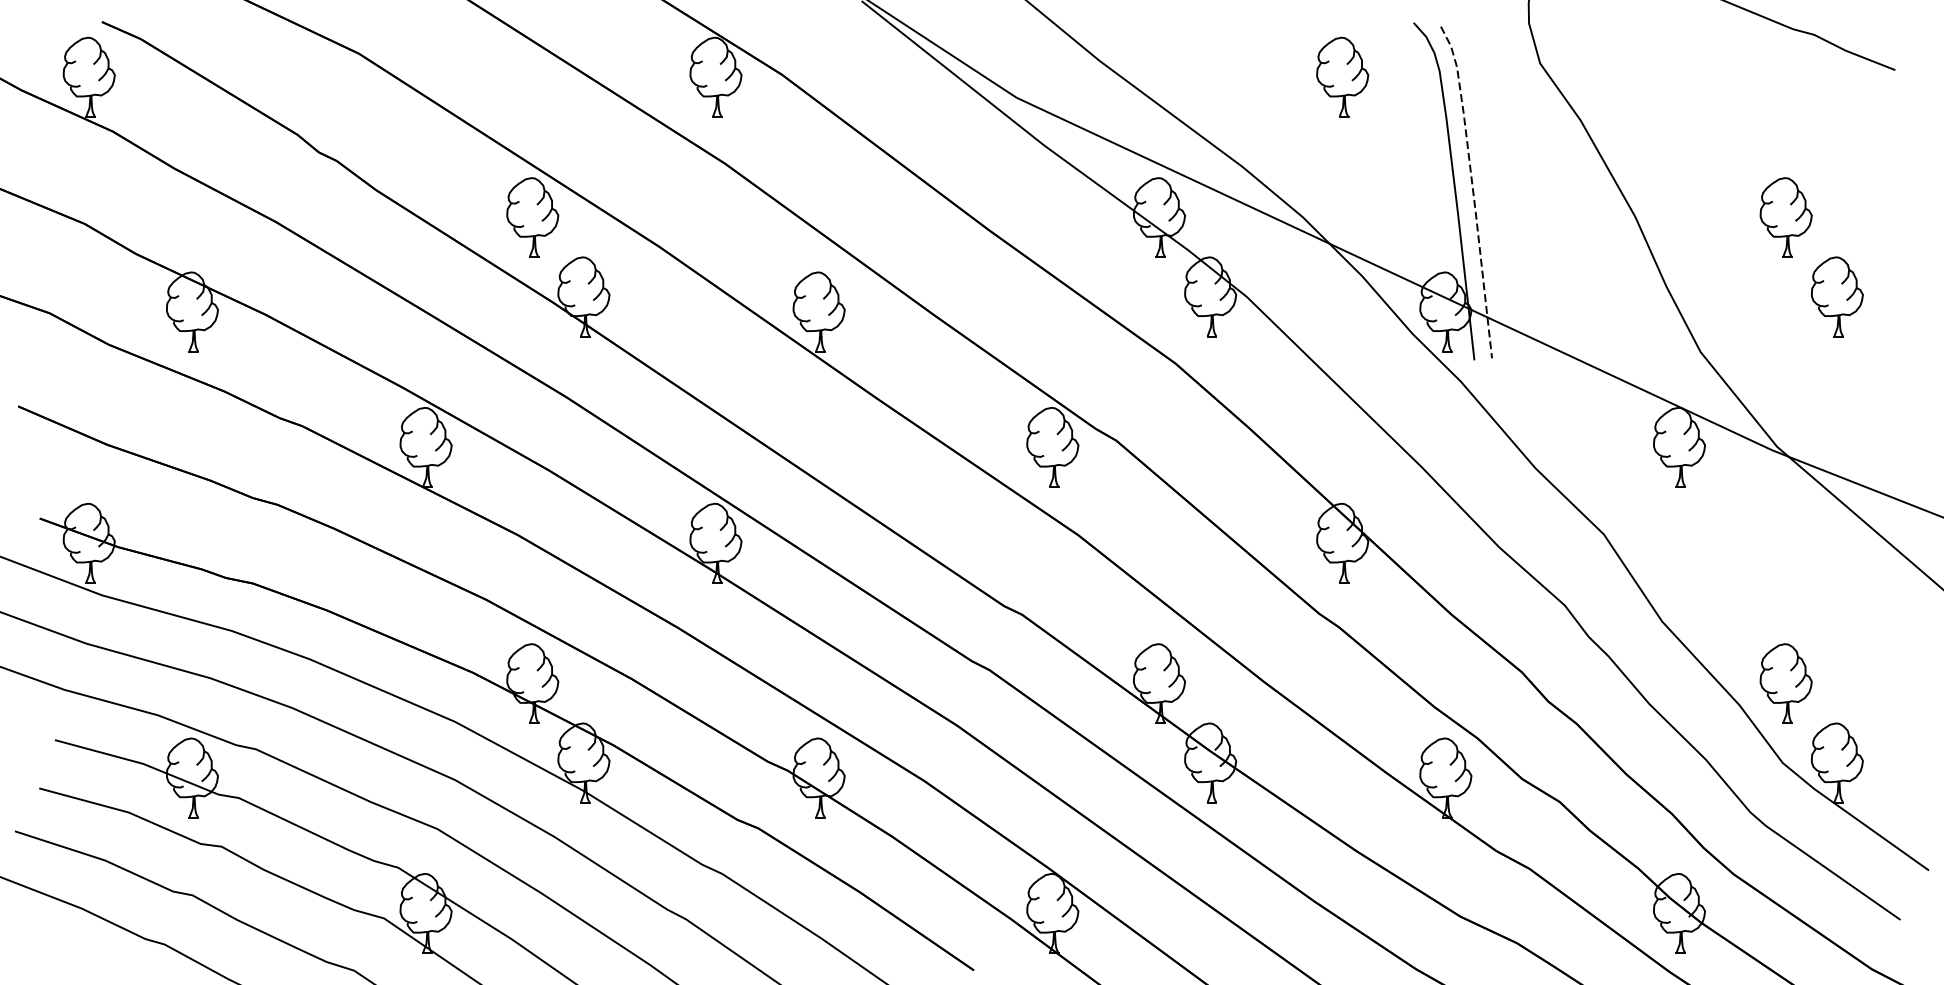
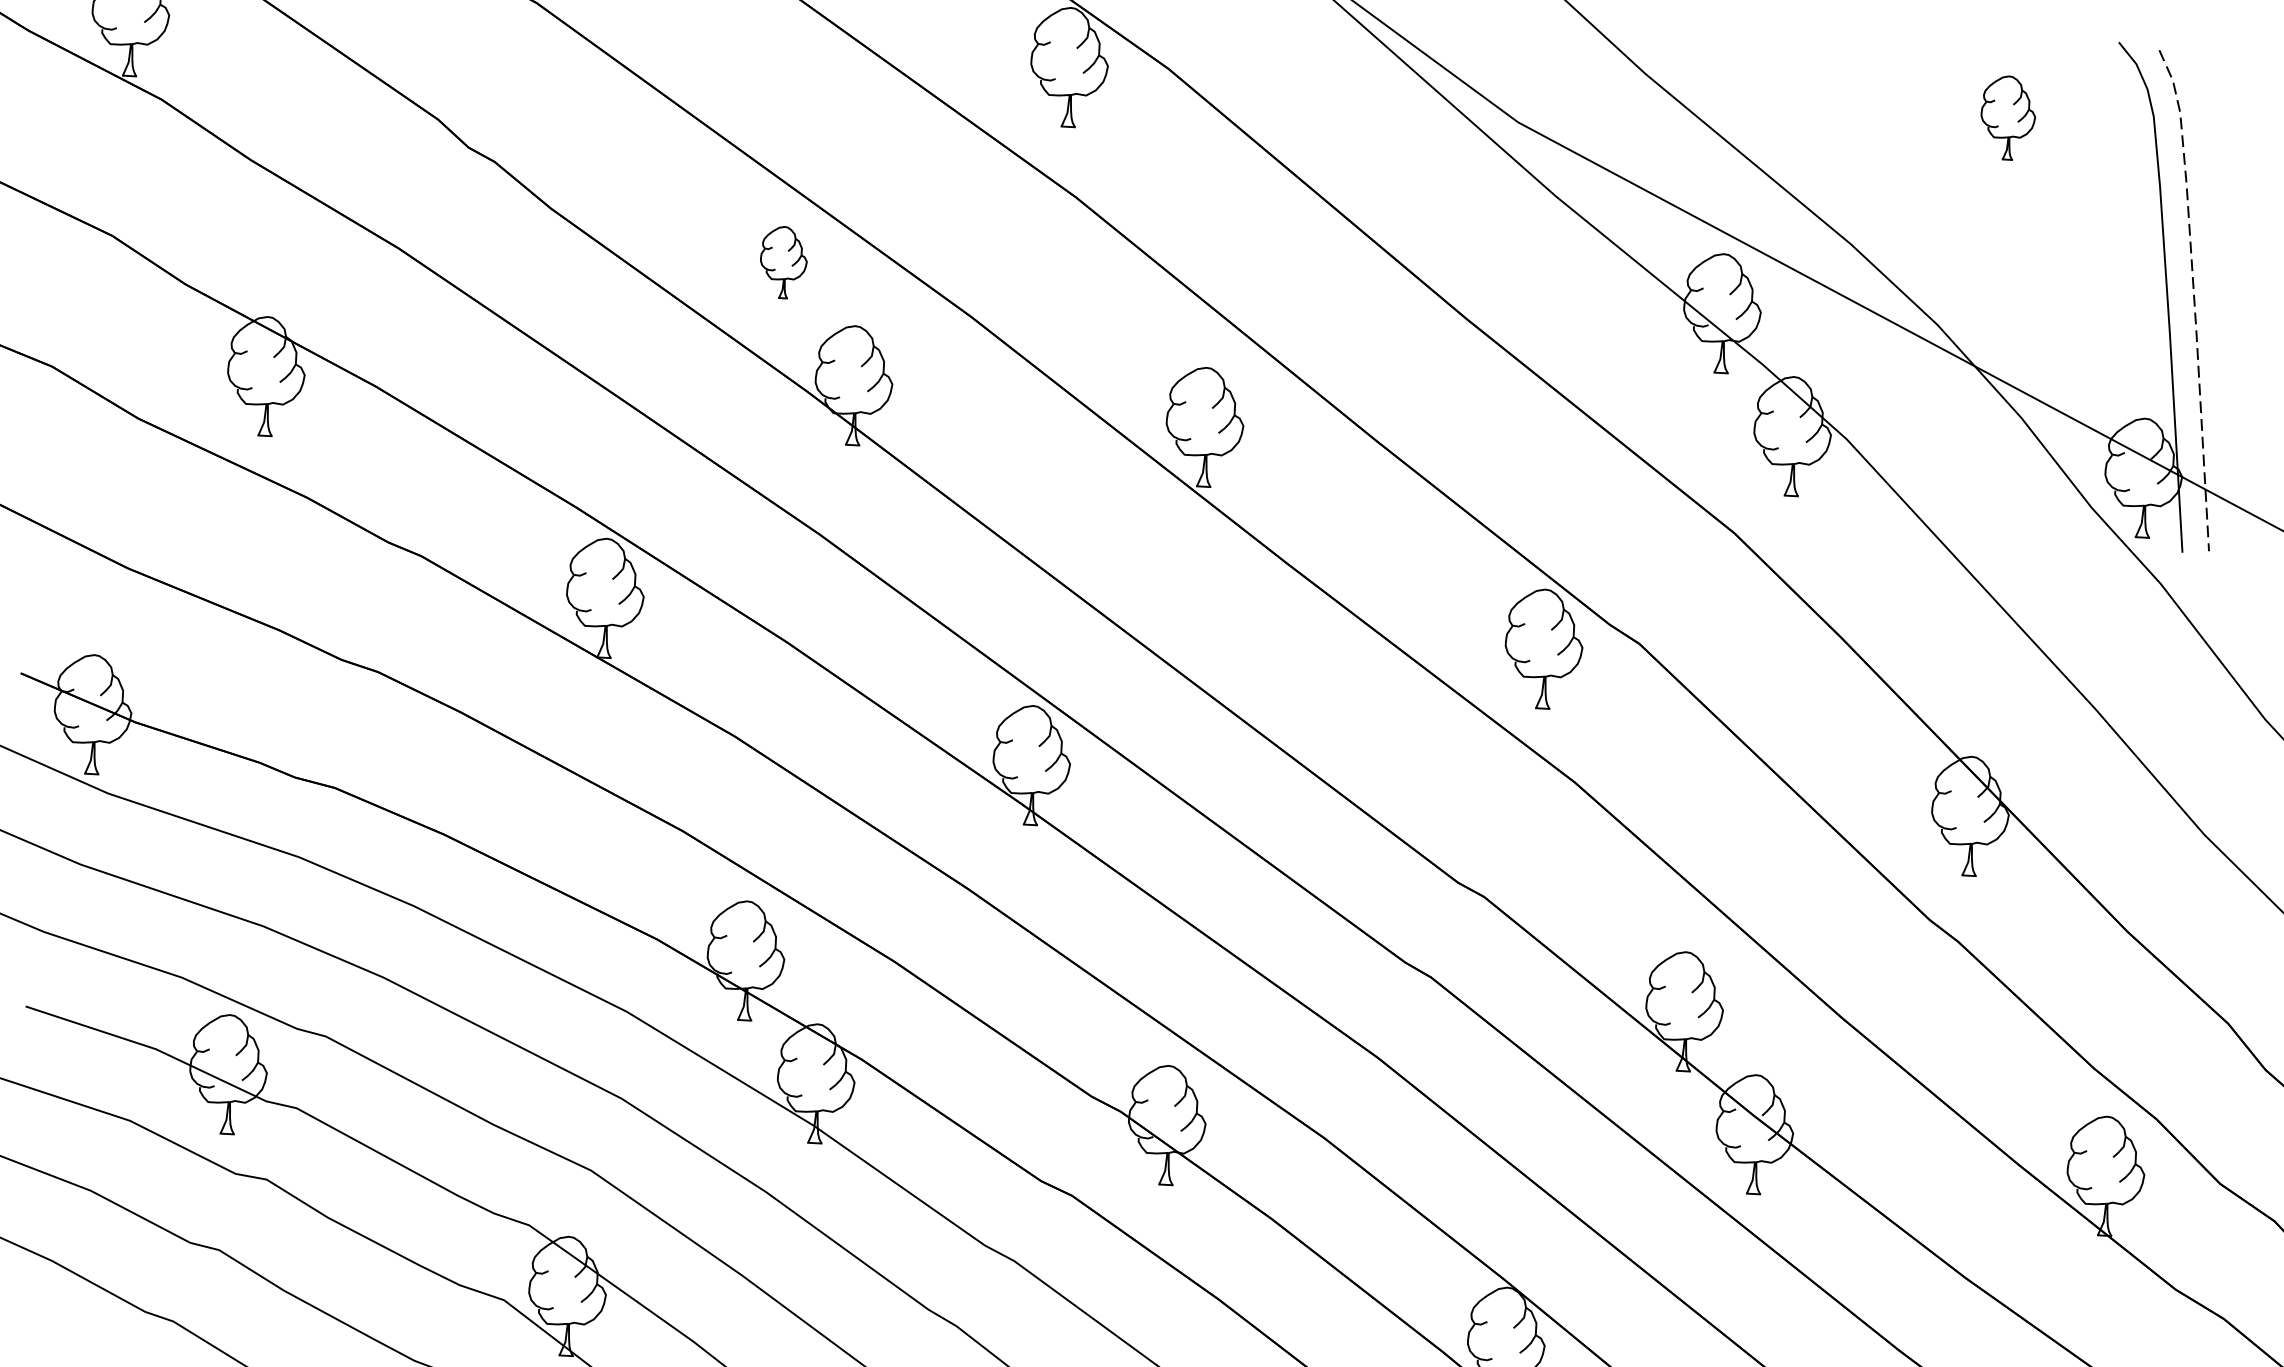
part: (1342, 76) -> (2007, 116), size x0.7
part: (532, 217) -> (783, 262), size x0.6

